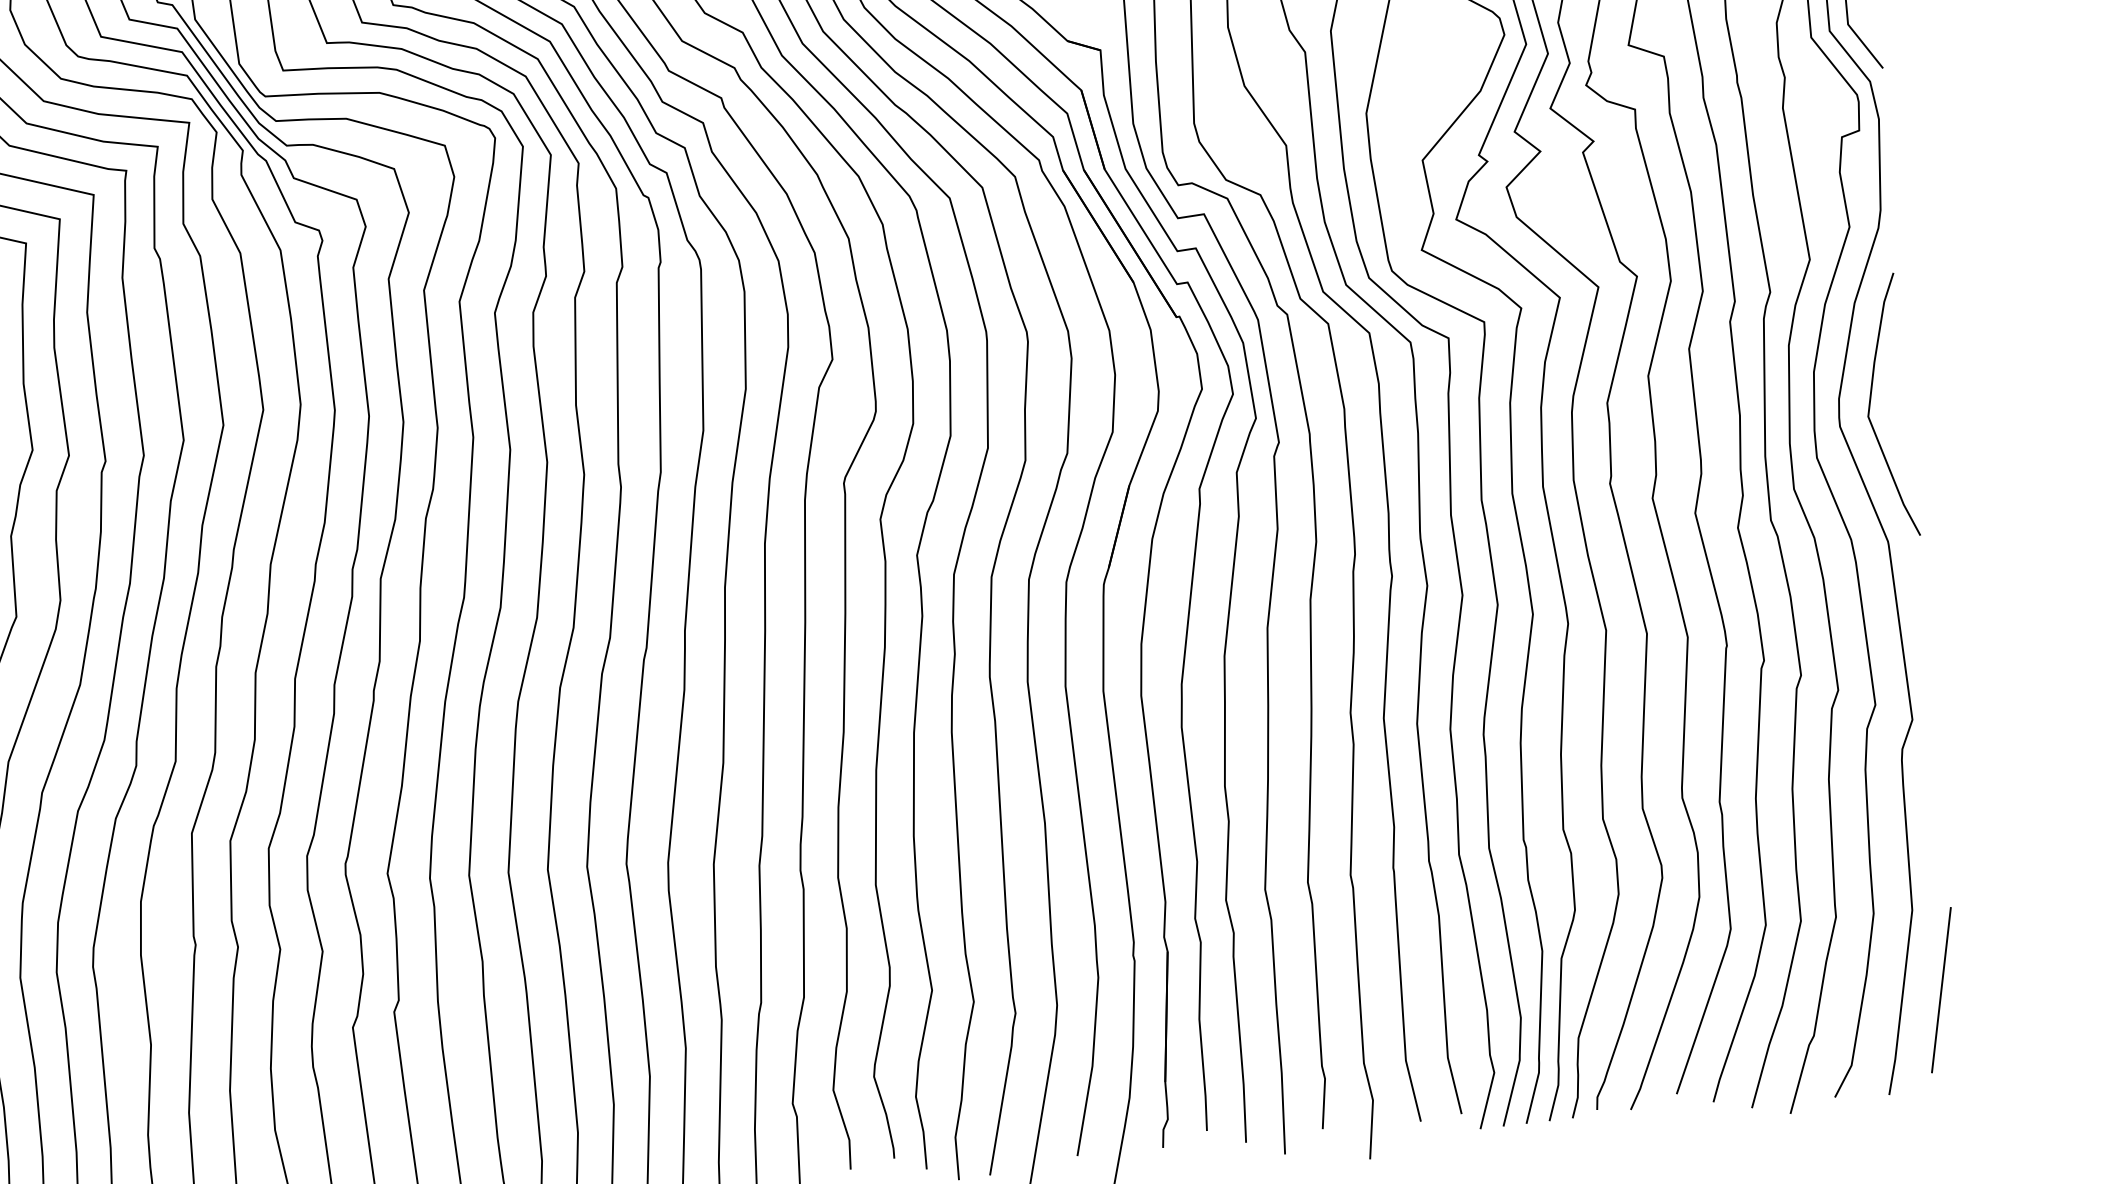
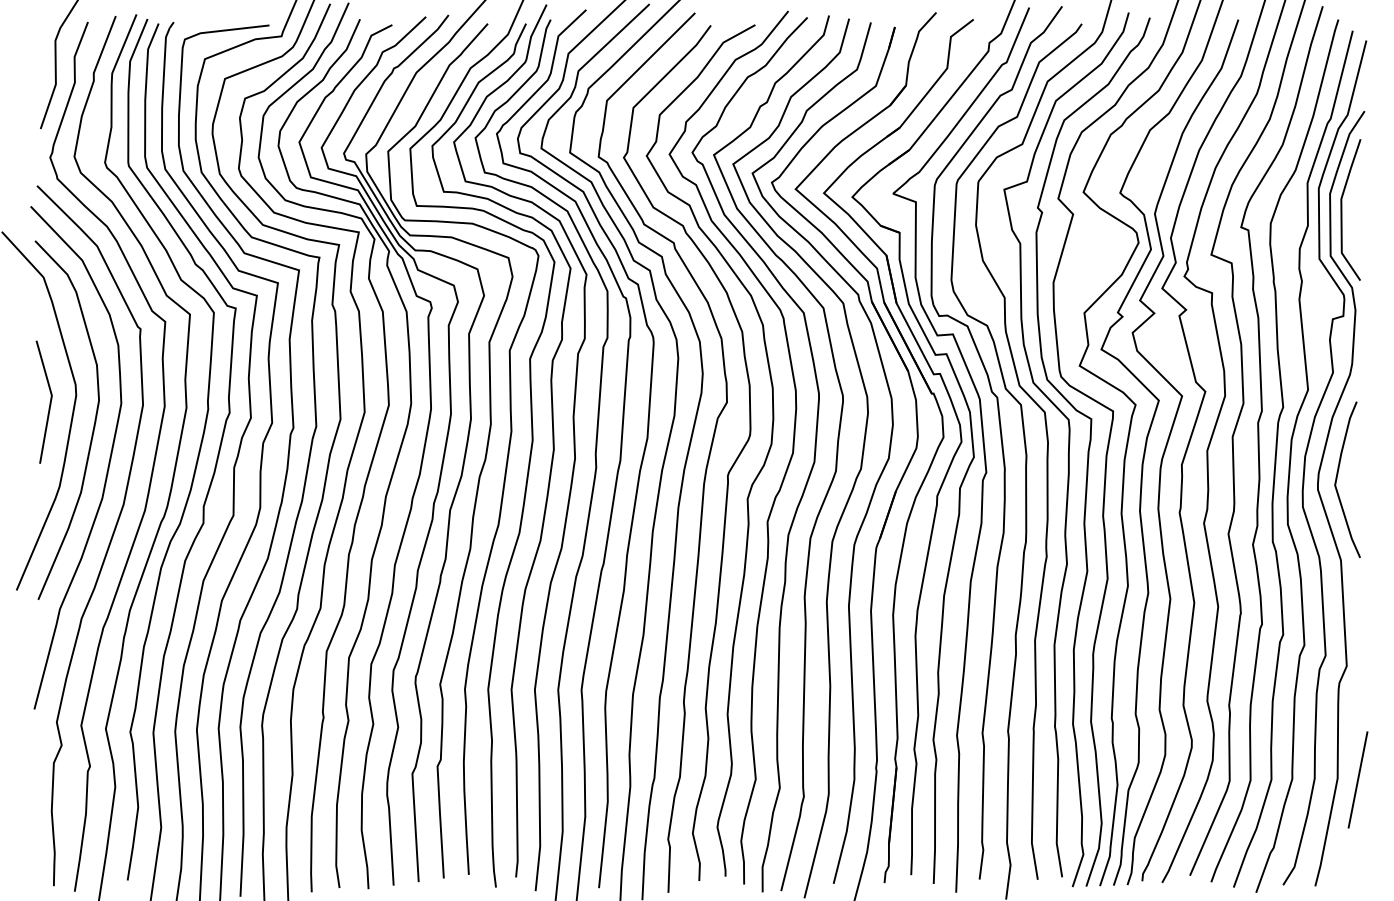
line: (1940, 989) -> (1357, 779), moved

